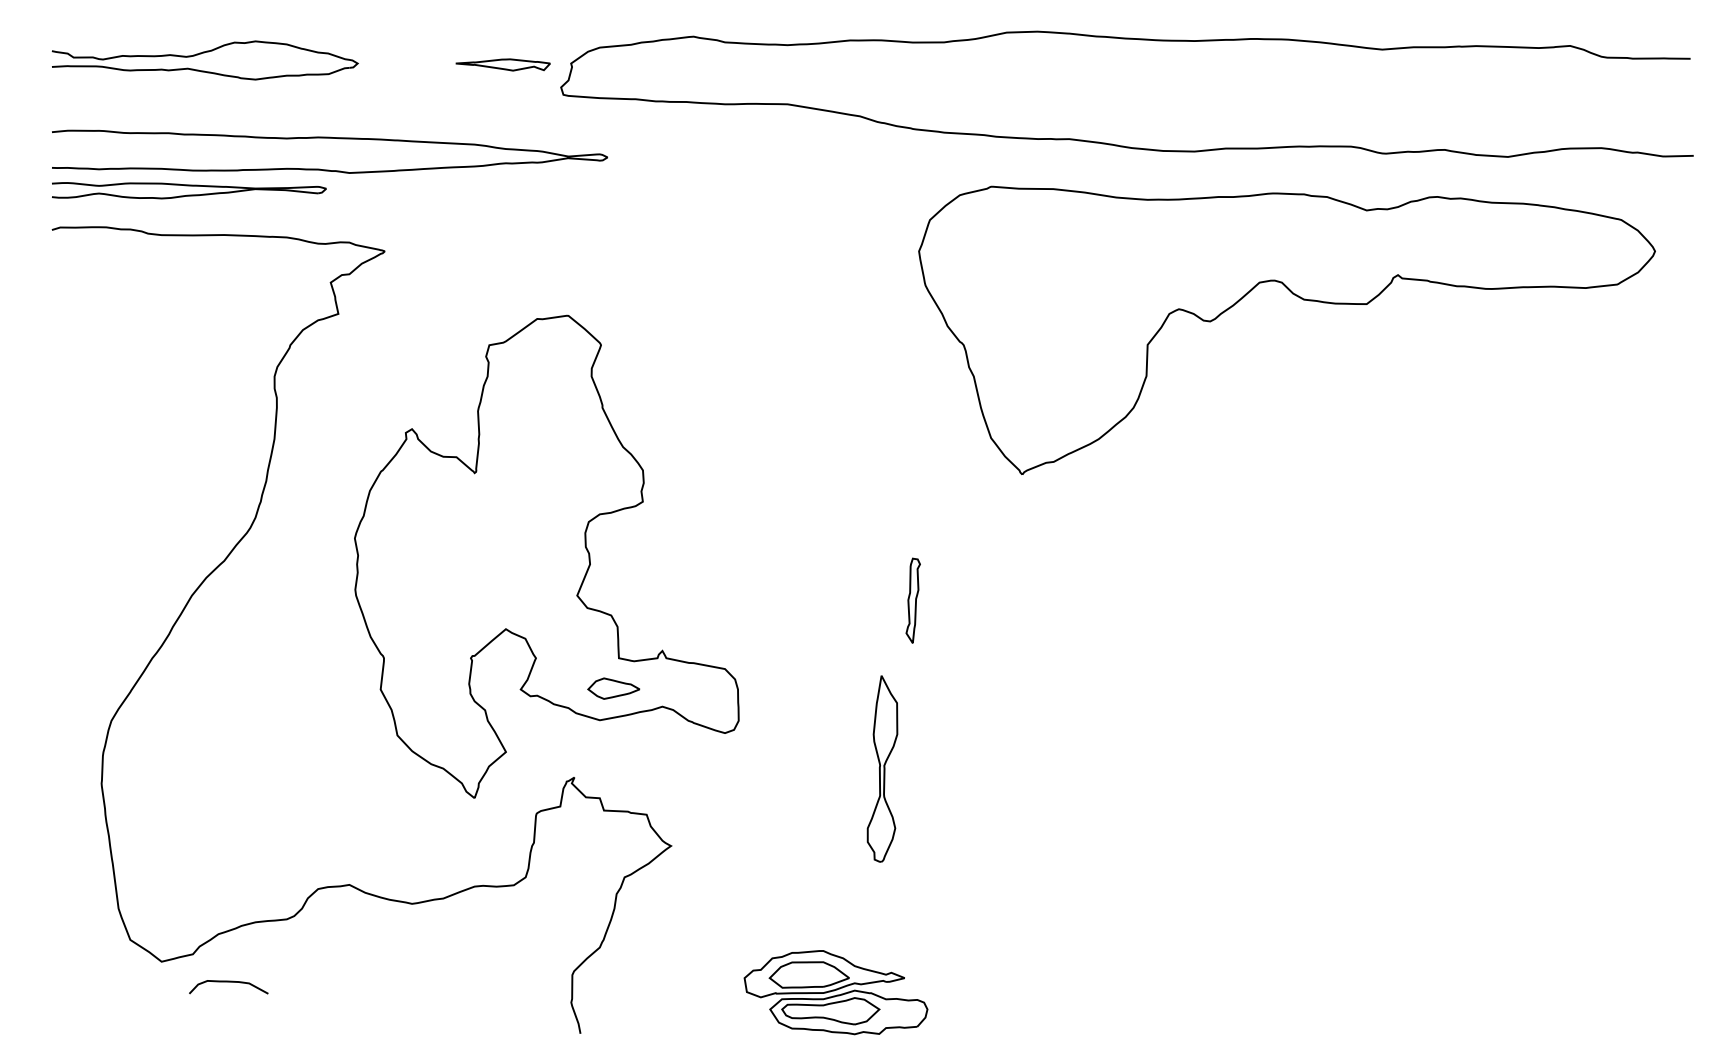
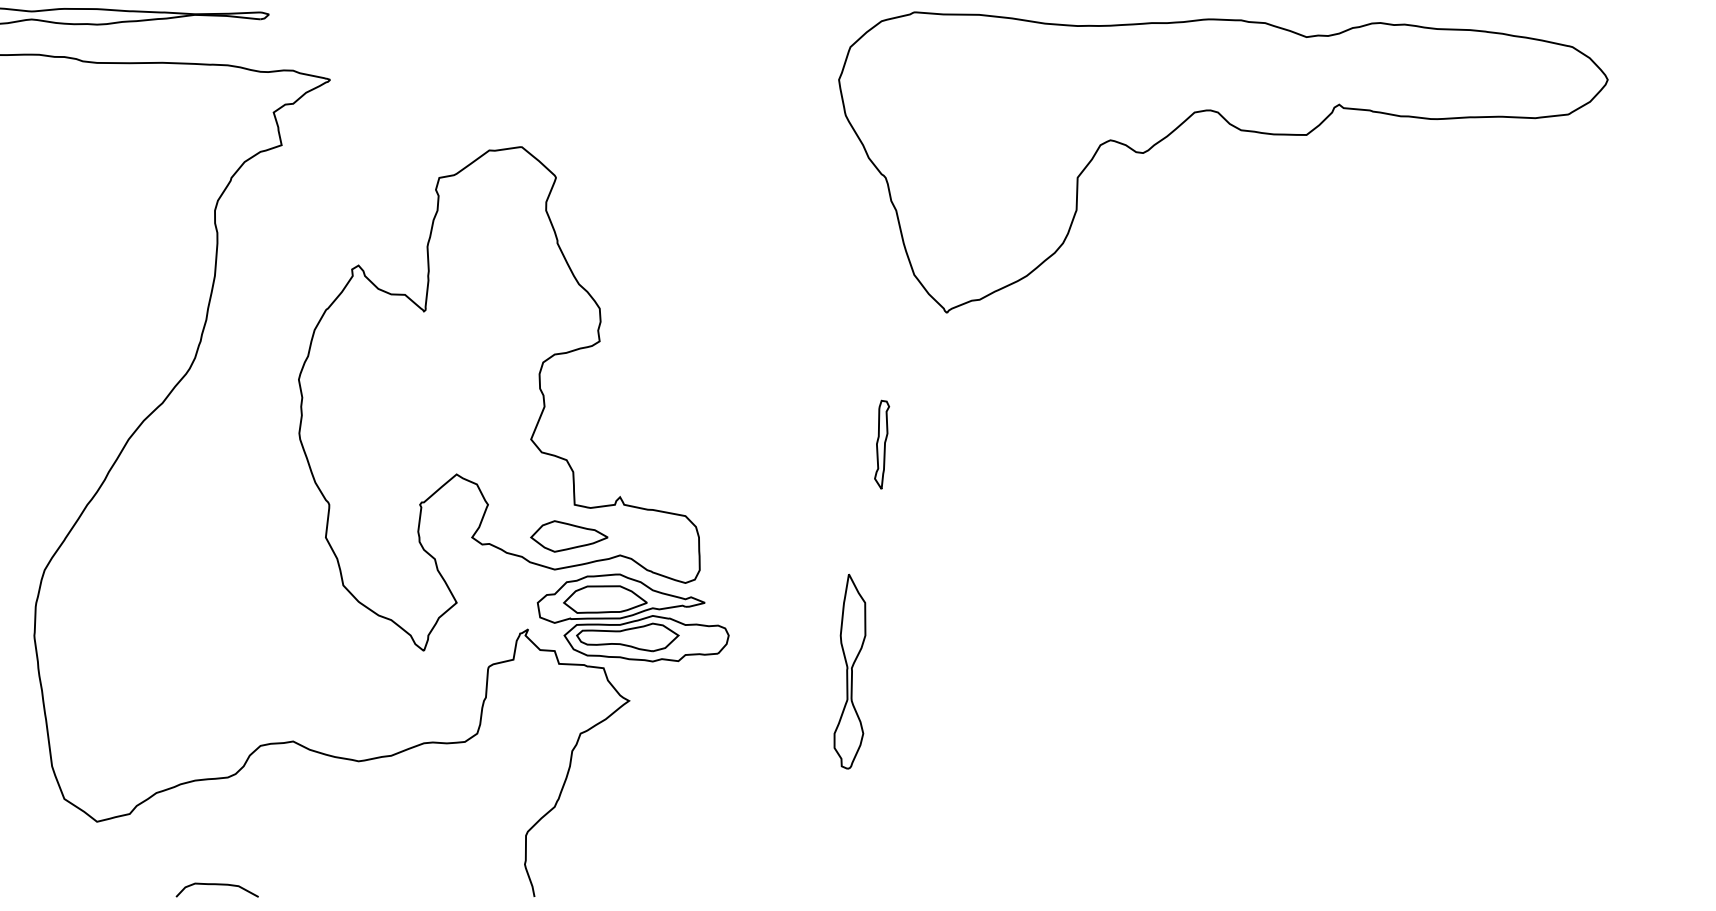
part: (1301, 299) -> (1238, 130), moved
part: (613, 688) -> (568, 536), size x1.43
part: (882, 768) -> (849, 671), moved
curve: (228, 982) -> (217, 885), moved
part: (835, 992) -> (632, 617), moved

